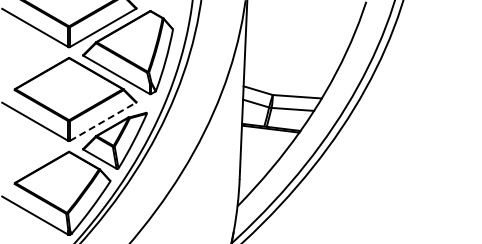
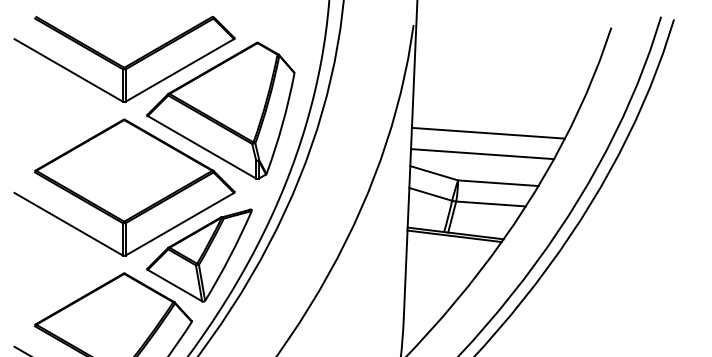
line: (291, 66) -> (488, 133), added
line: (287, 78) -> (482, 153), added
line: (103, 121) -> (180, 223), dashed -> solid

